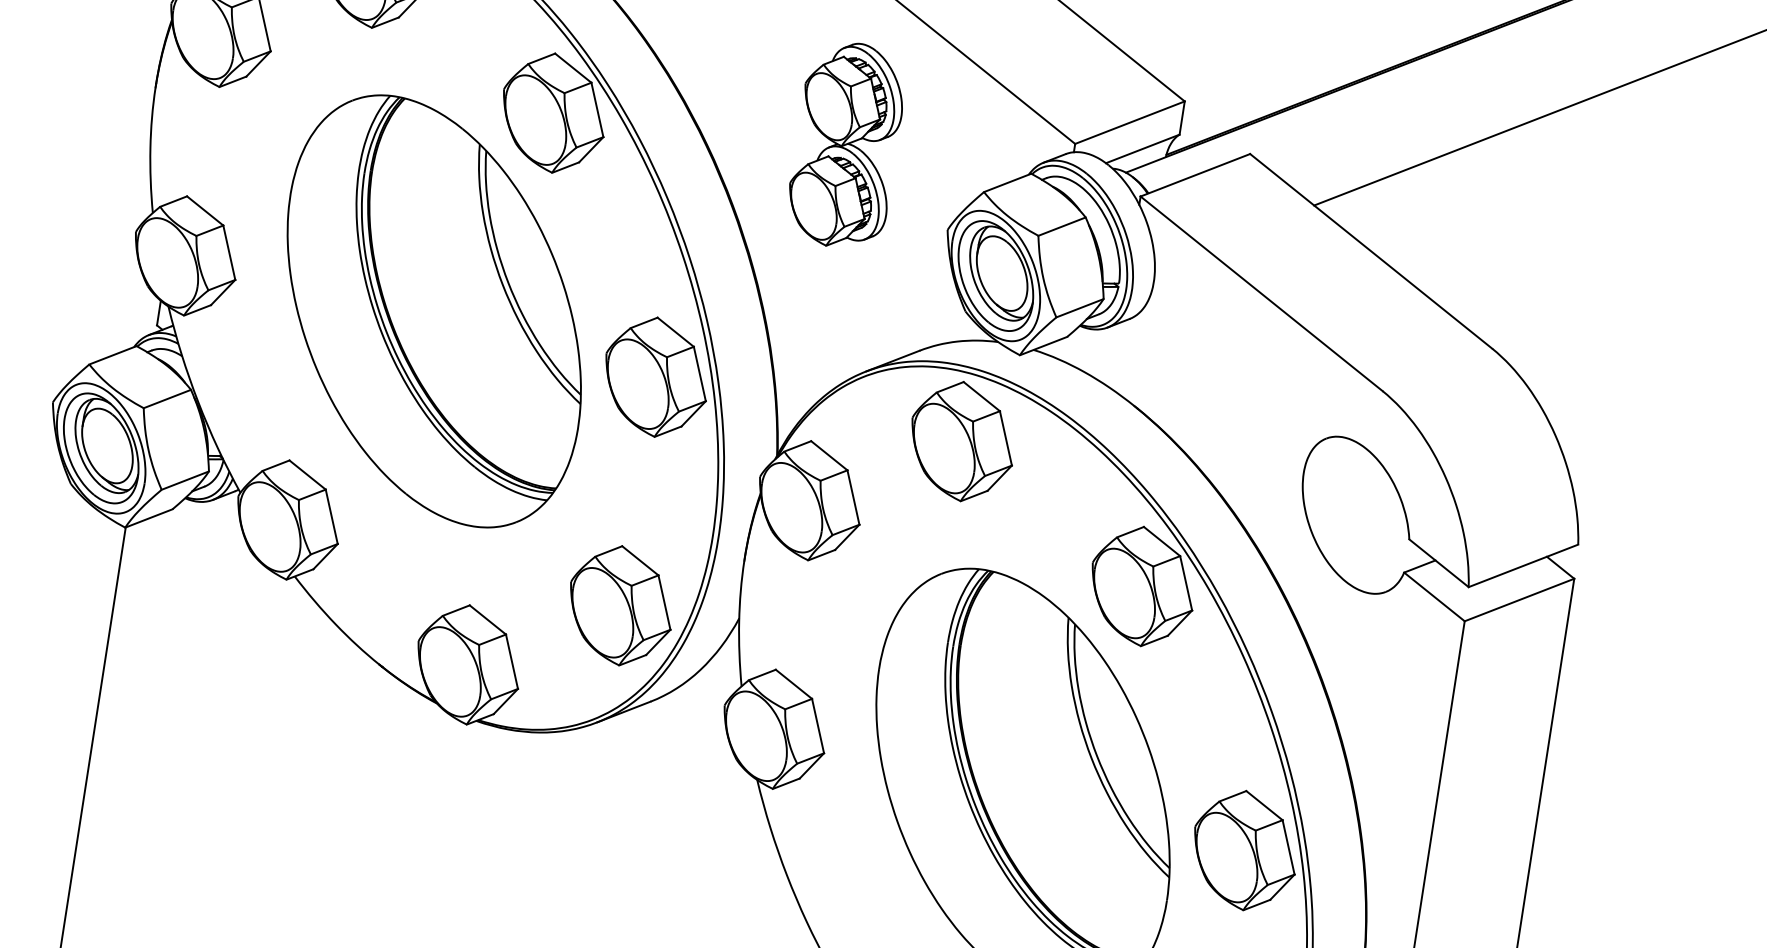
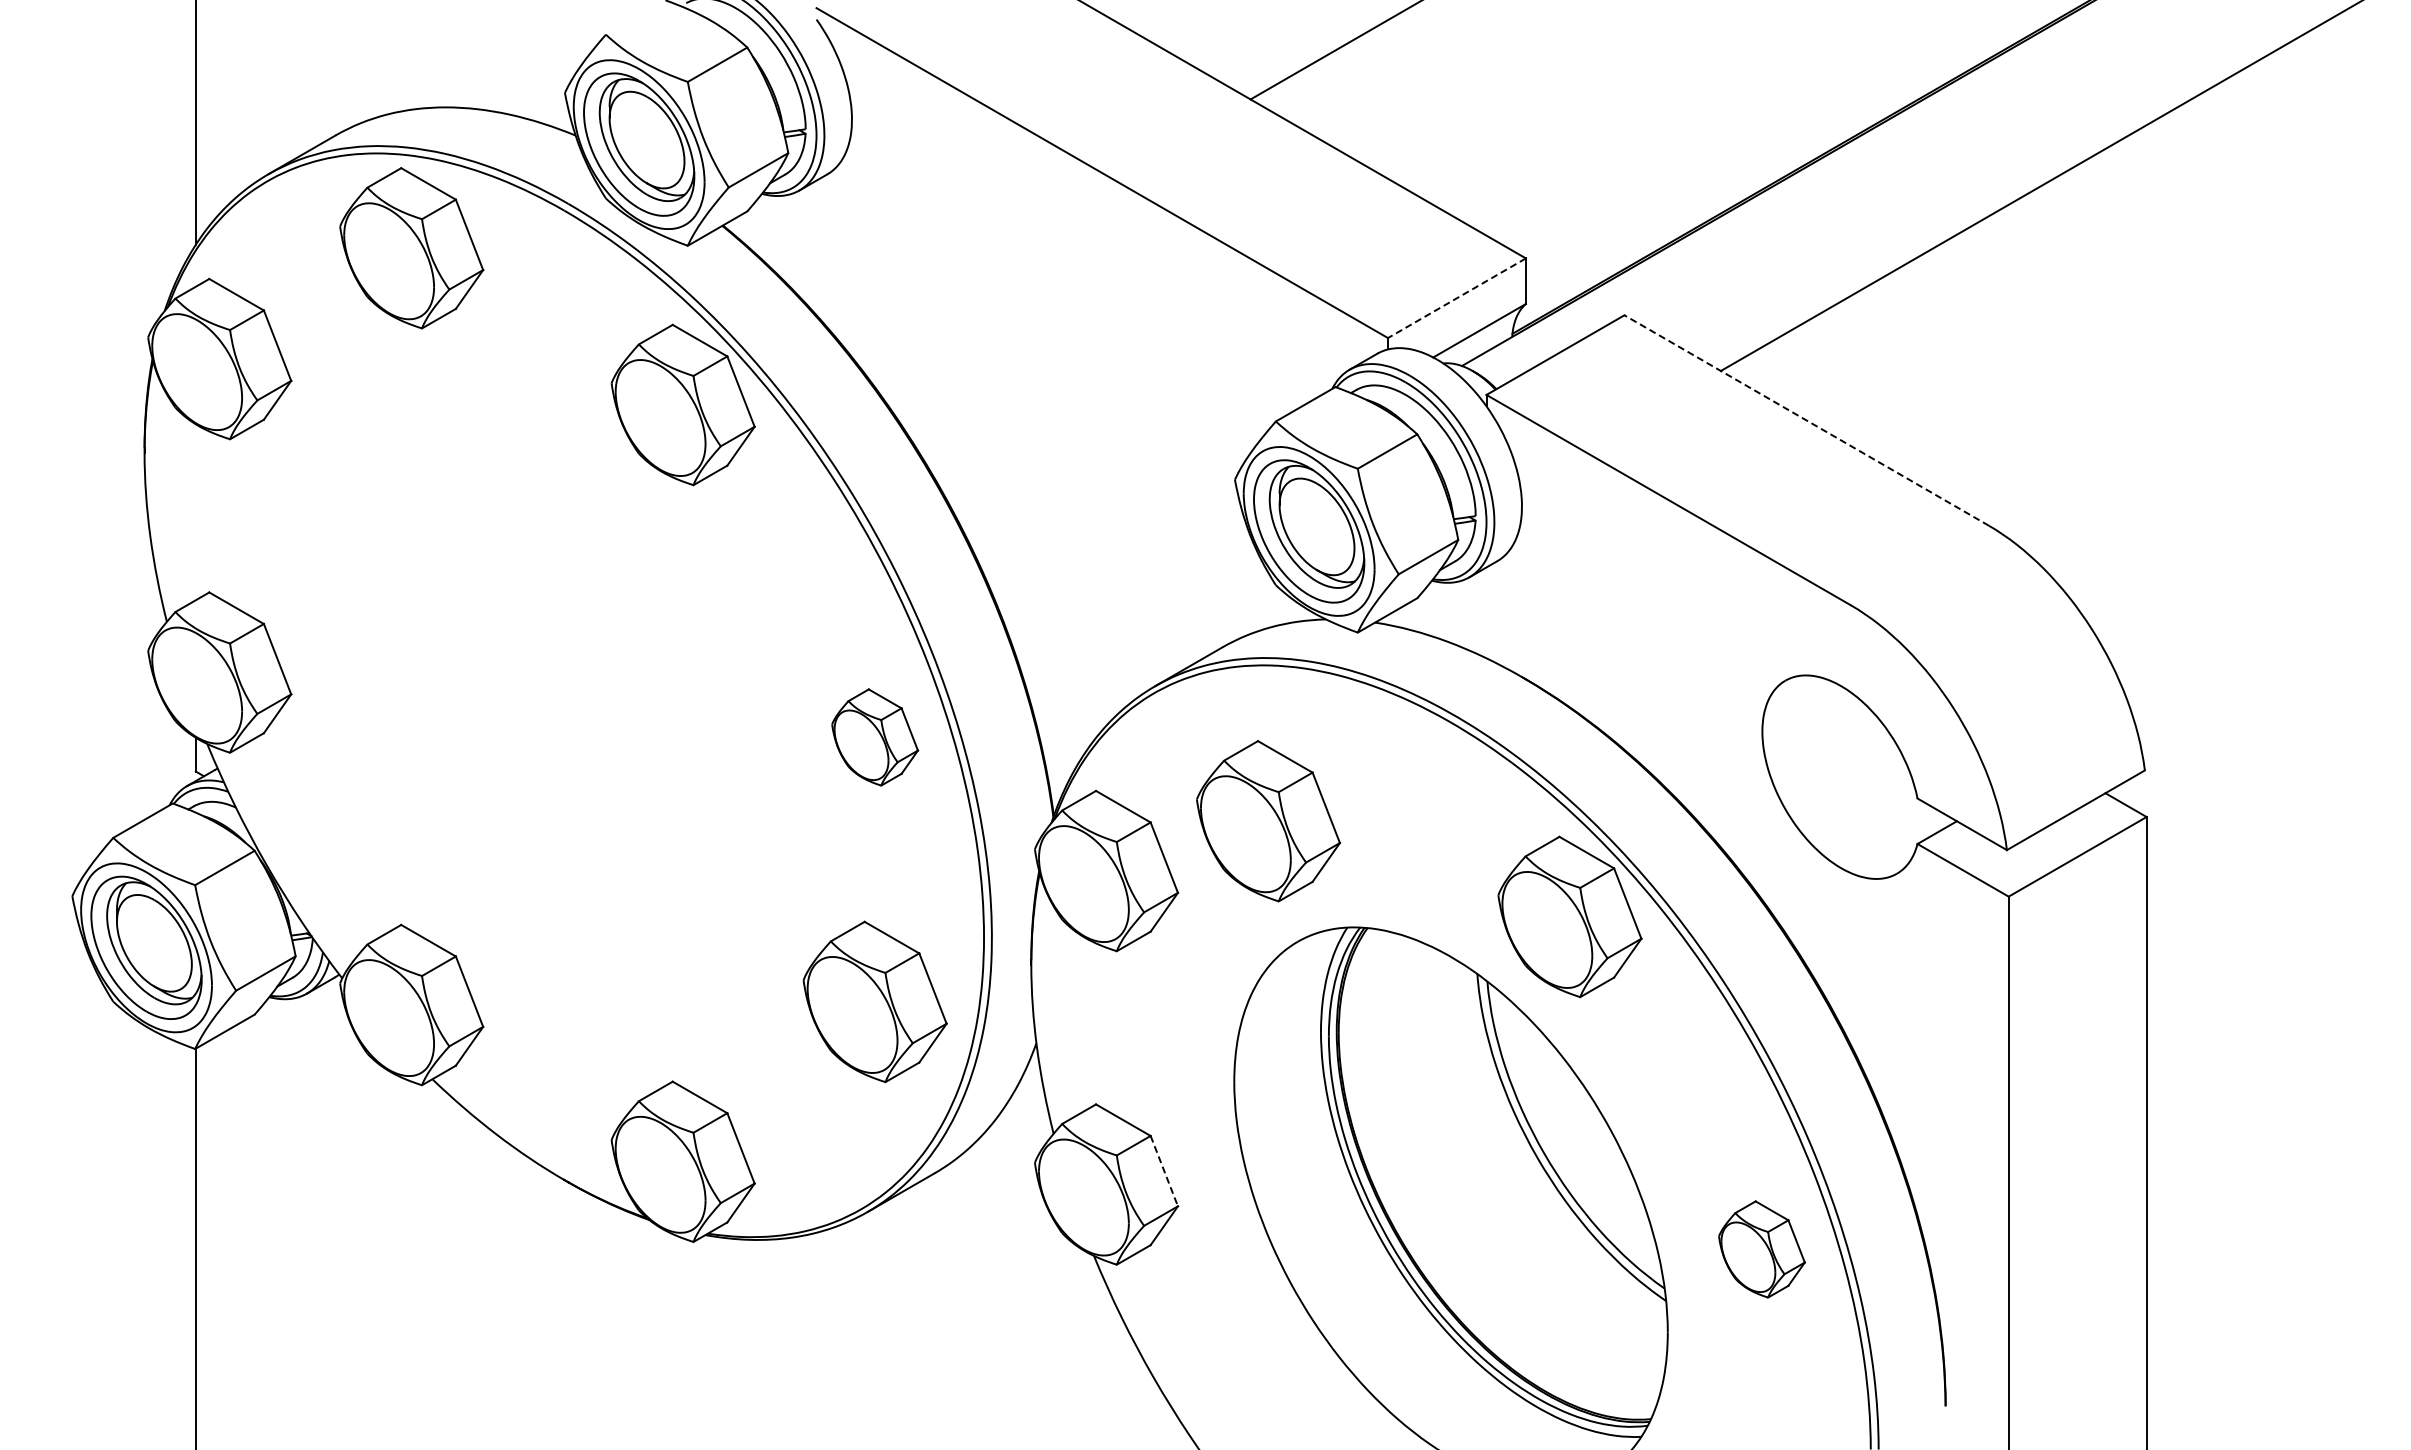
line: (1129, 122) -> (1456, 298), solid -> dashed
part: (846, 145) -> (1081, 387), removed
line: (1371, 251) -> (1806, 420), solid -> dashed
part: (433, 311) -> (563, 695), removed
part: (655, 377) -> (874, 737), size x0.6
part: (962, 441) -> (1268, 821), moved
part: (620, 605) -> (874, 1001), moved
line: (818, 726) -> (1164, 1171), solid -> dashed
part: (1244, 850) -> (1761, 1249), size x0.6

